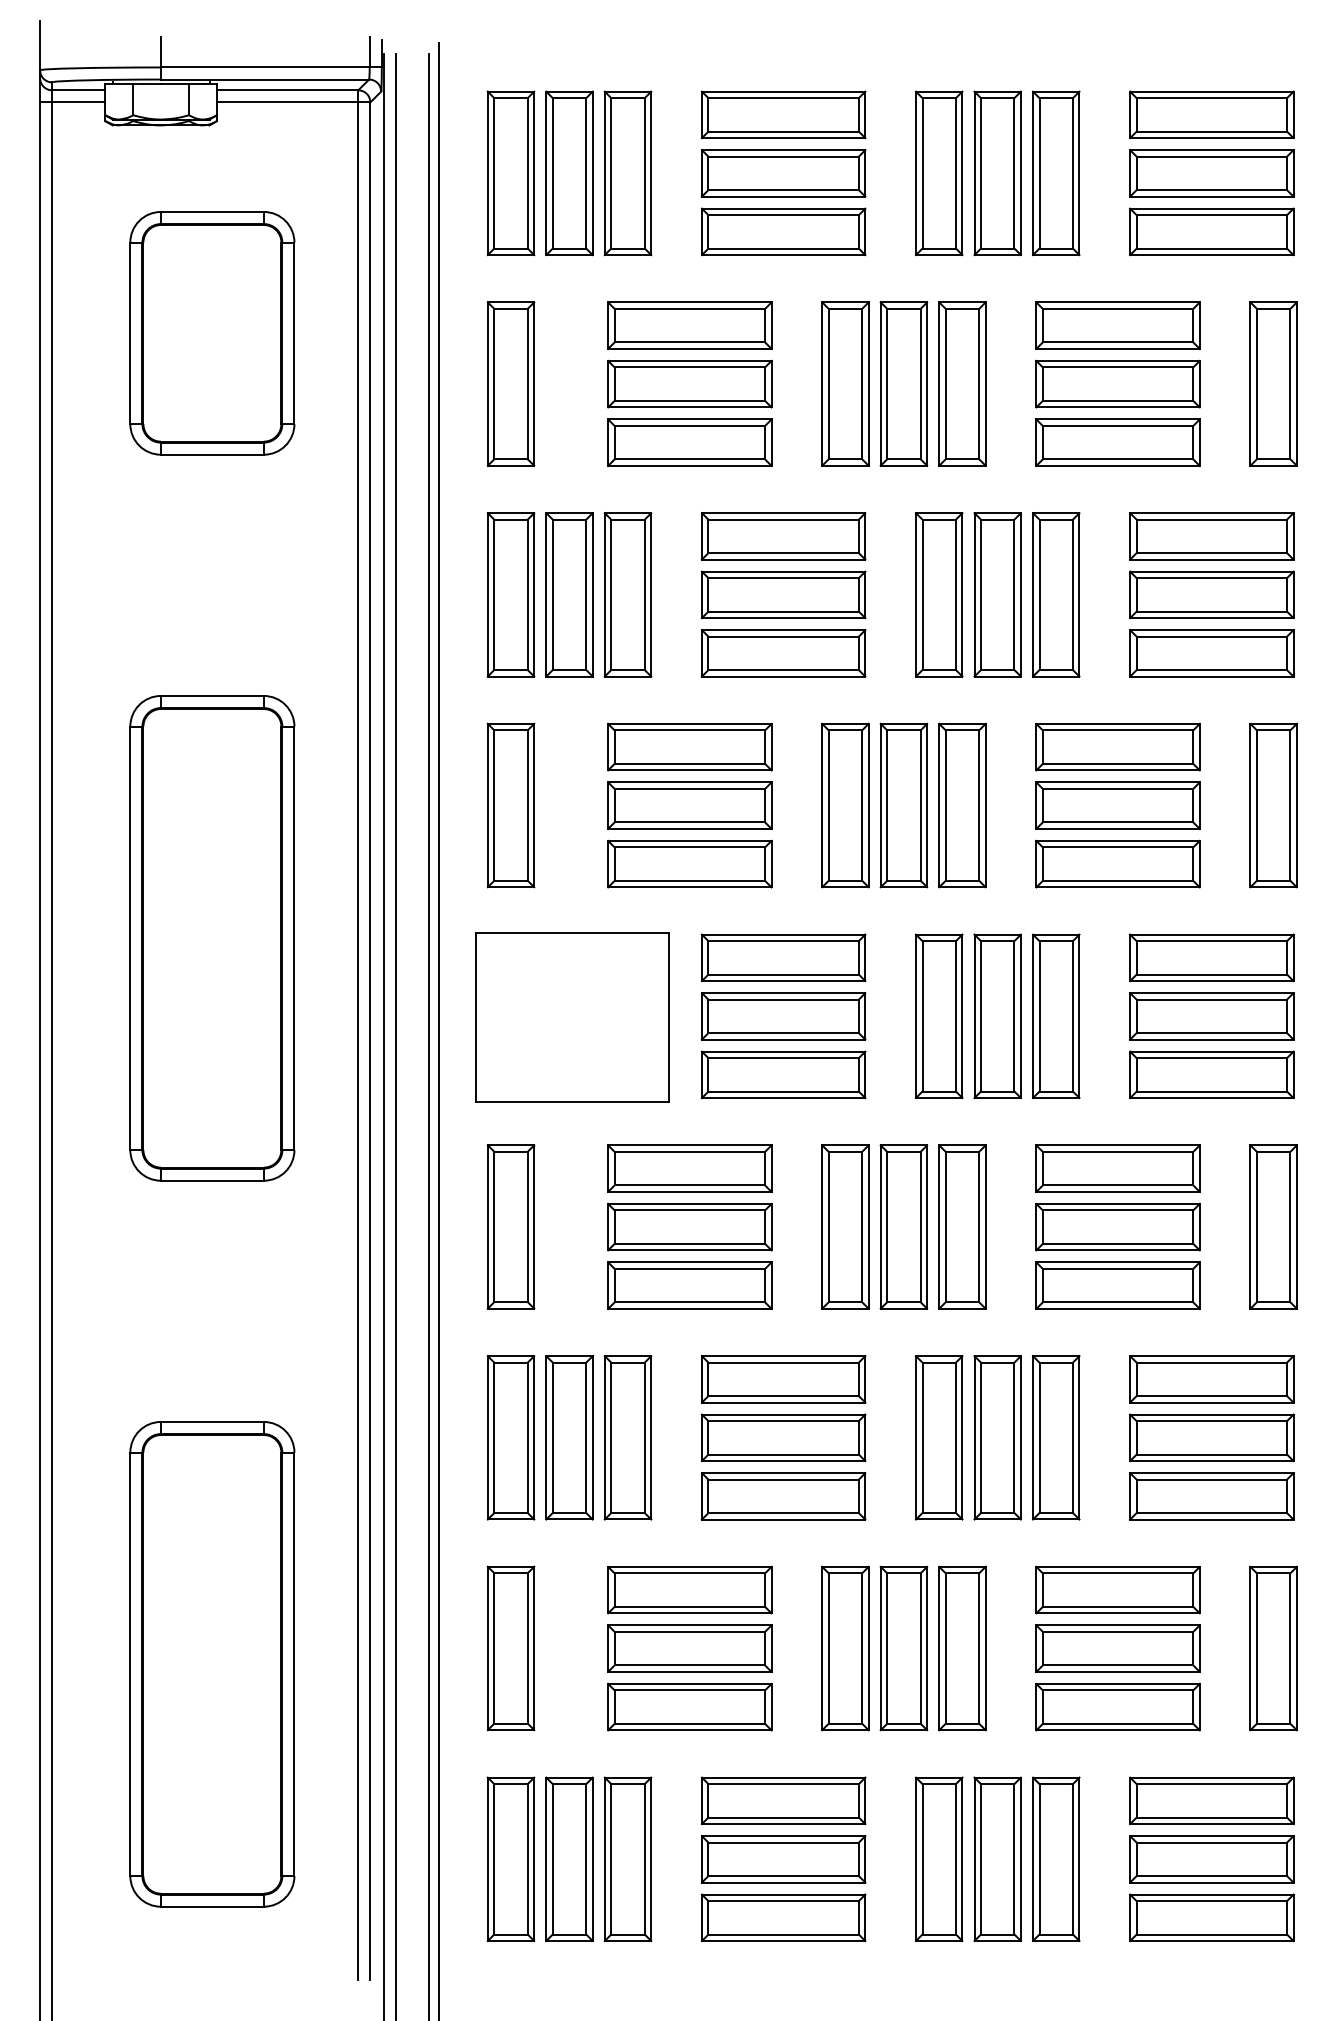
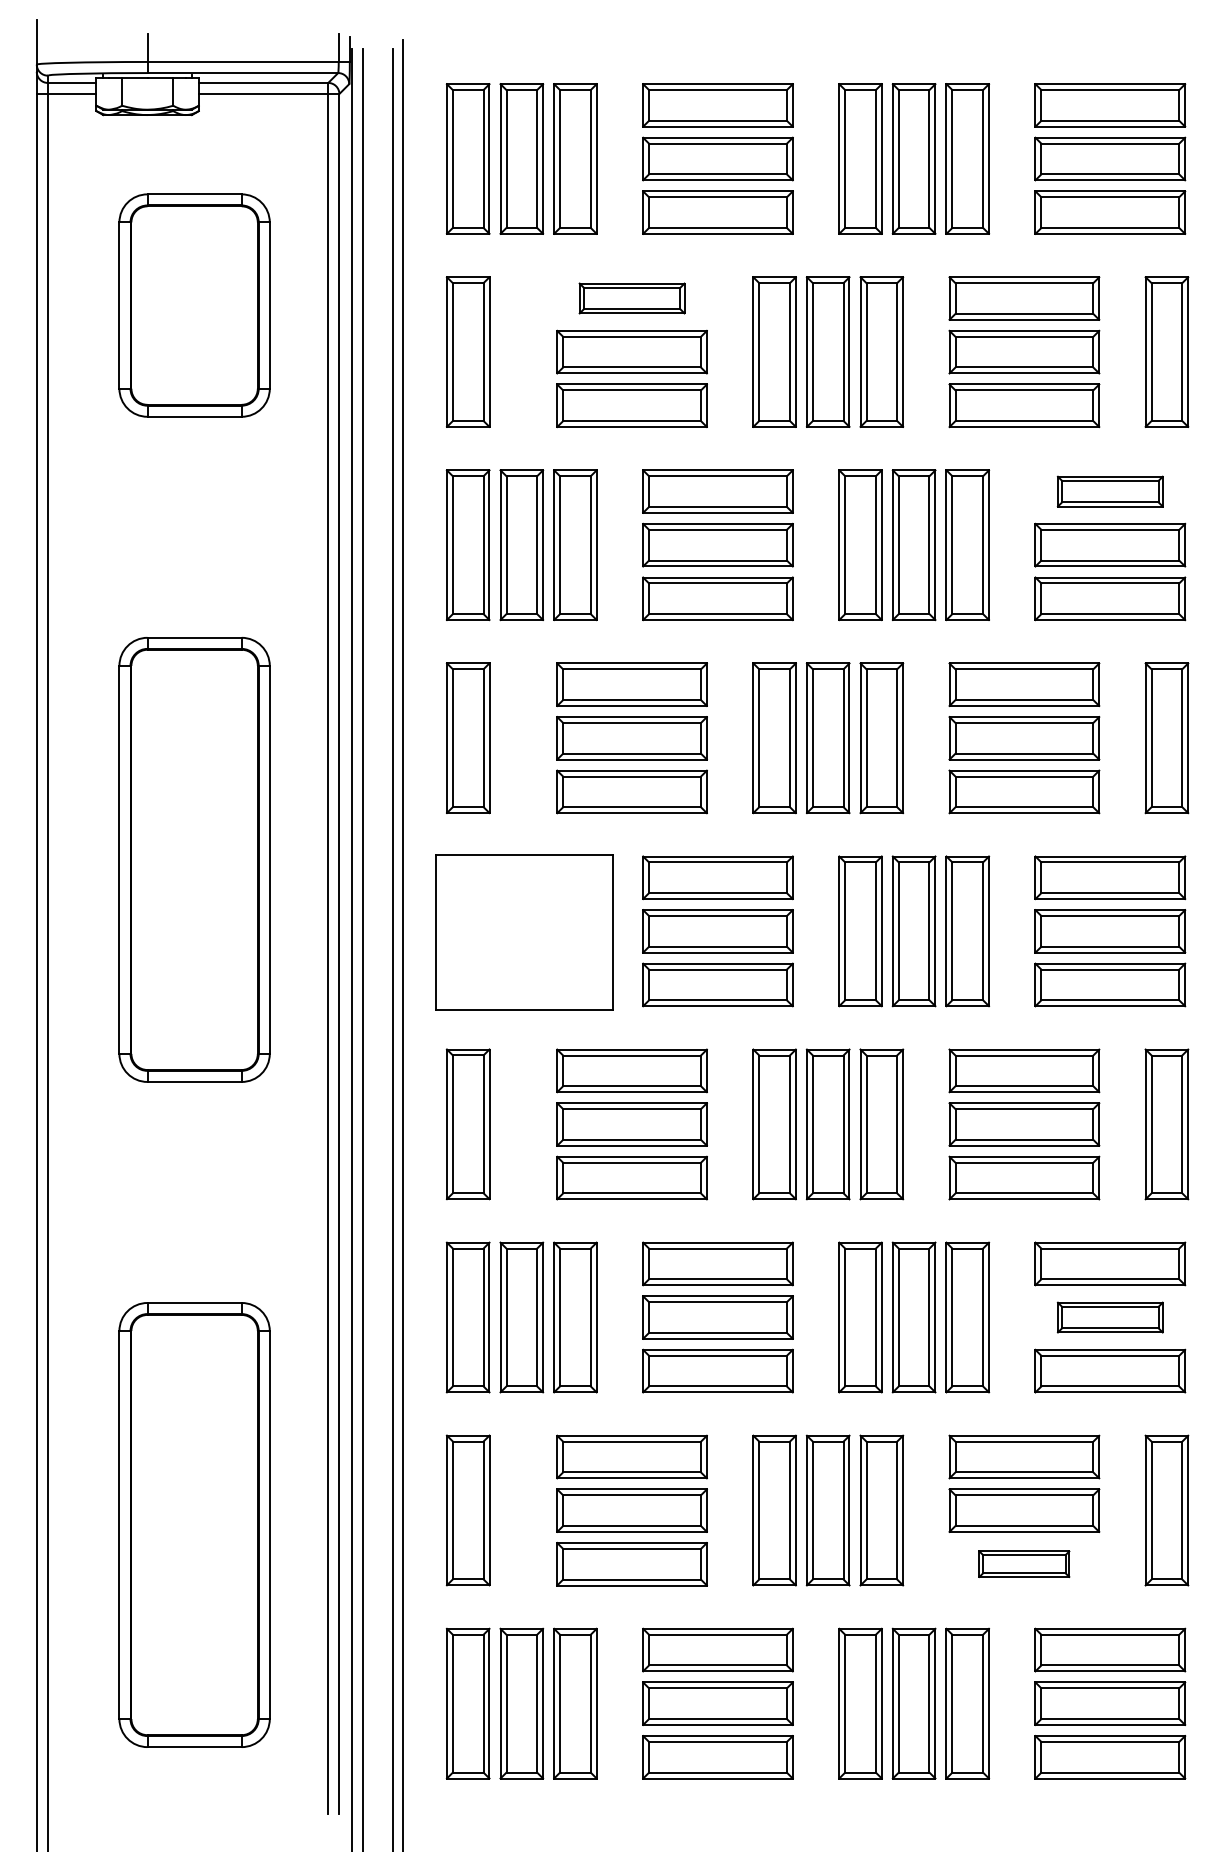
part: (689, 325) -> (631, 298), size x0.7
part: (1211, 536) -> (1109, 491), size x0.7
part: (1211, 1437) -> (1109, 1317), size x0.7
part: (1117, 1706) -> (1023, 1563), size x0.6

